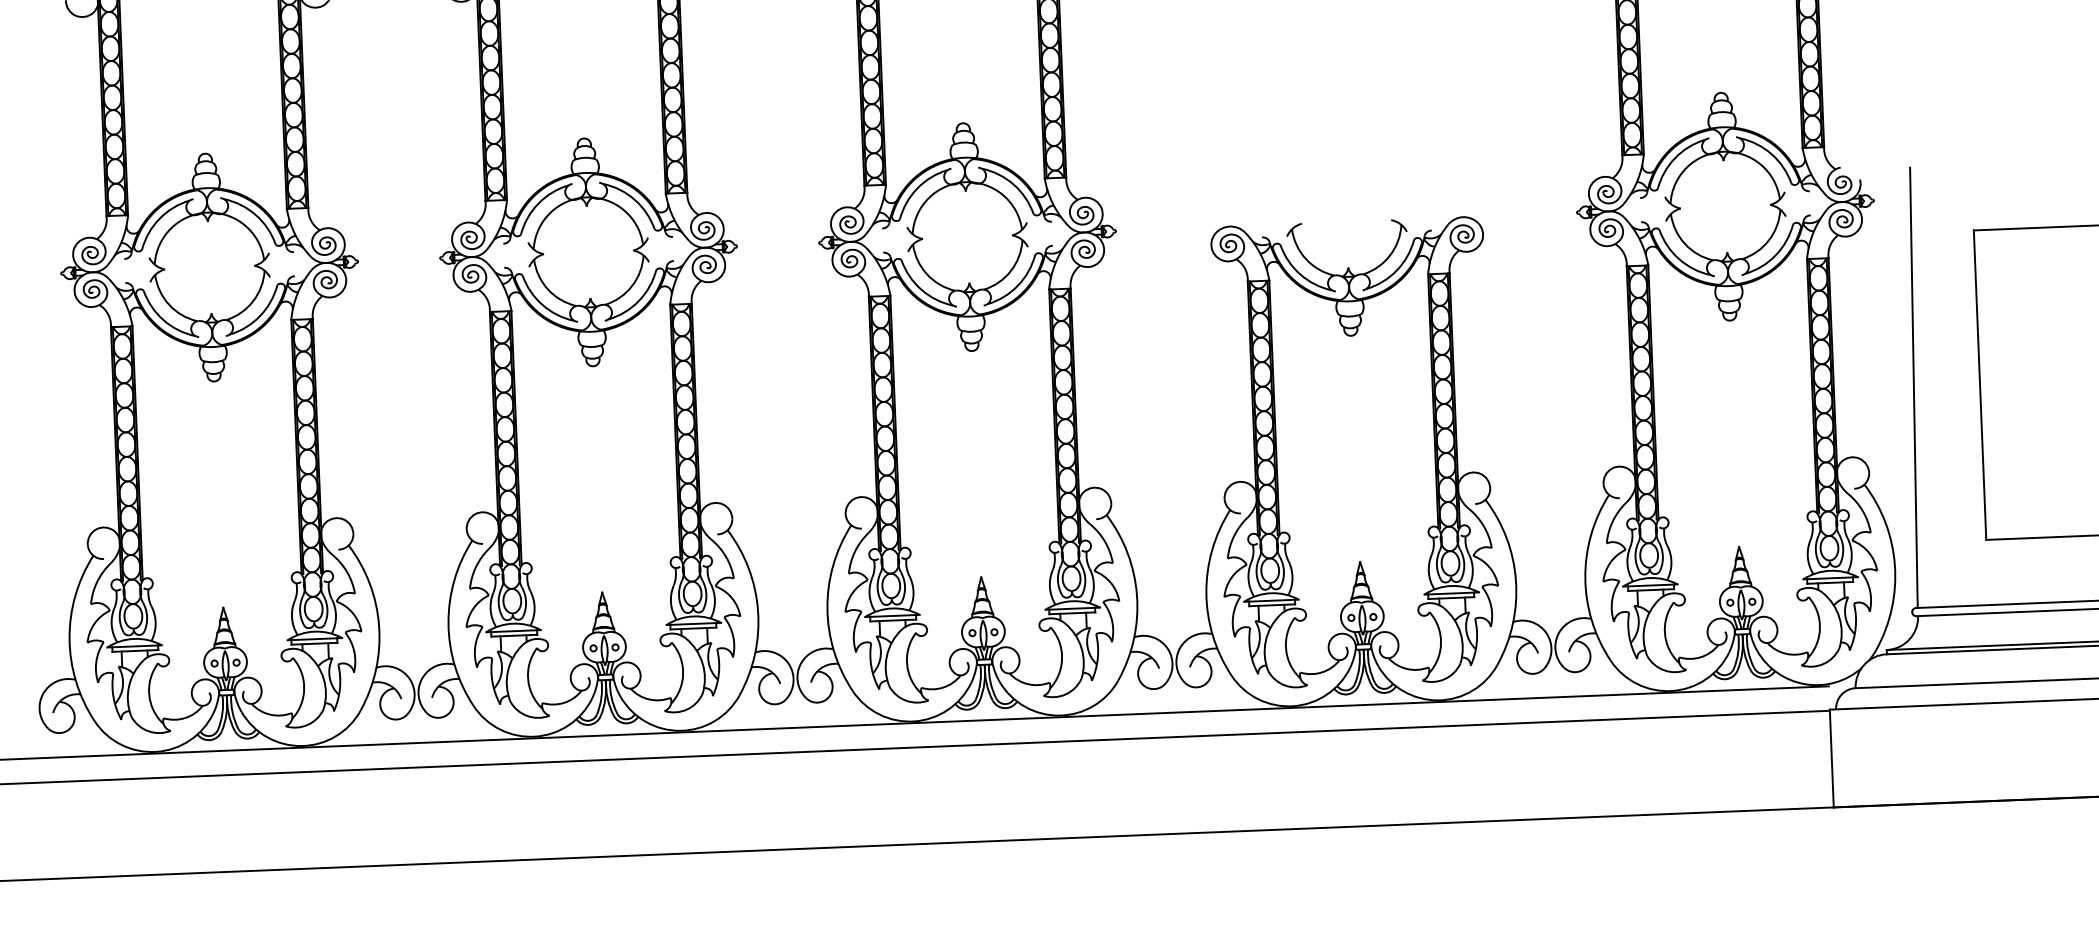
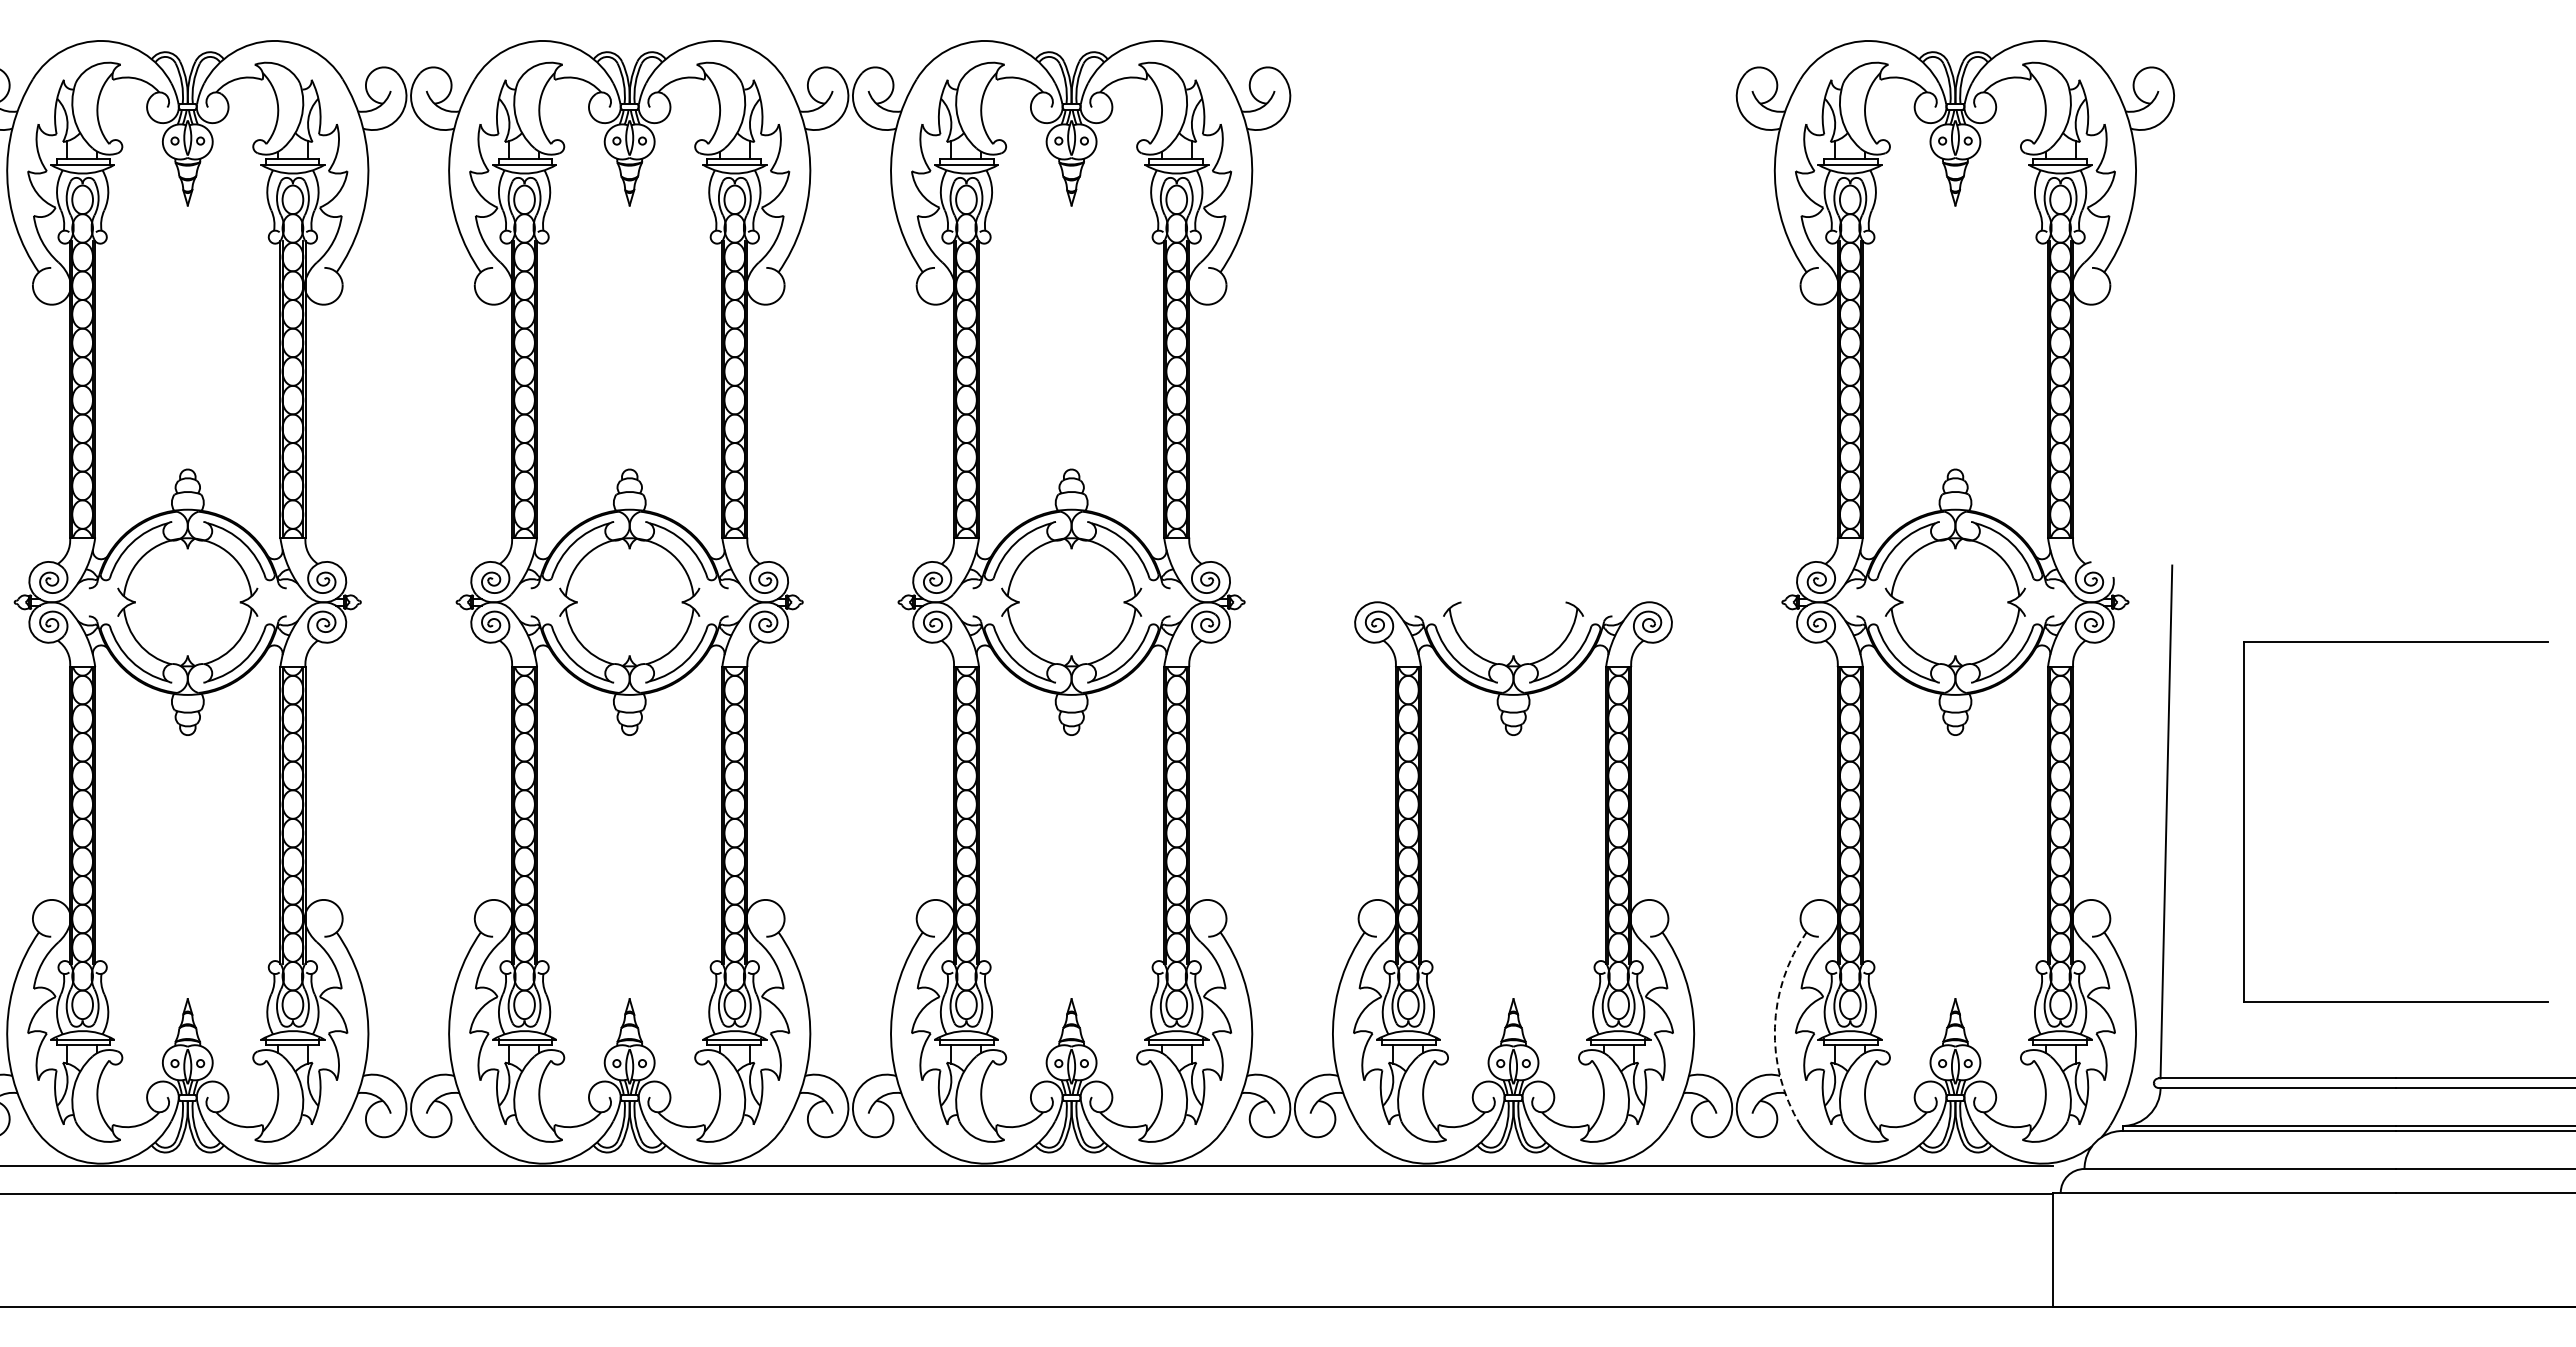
arc: (1584, 577) -> (1774, 1027), solid -> dashed

